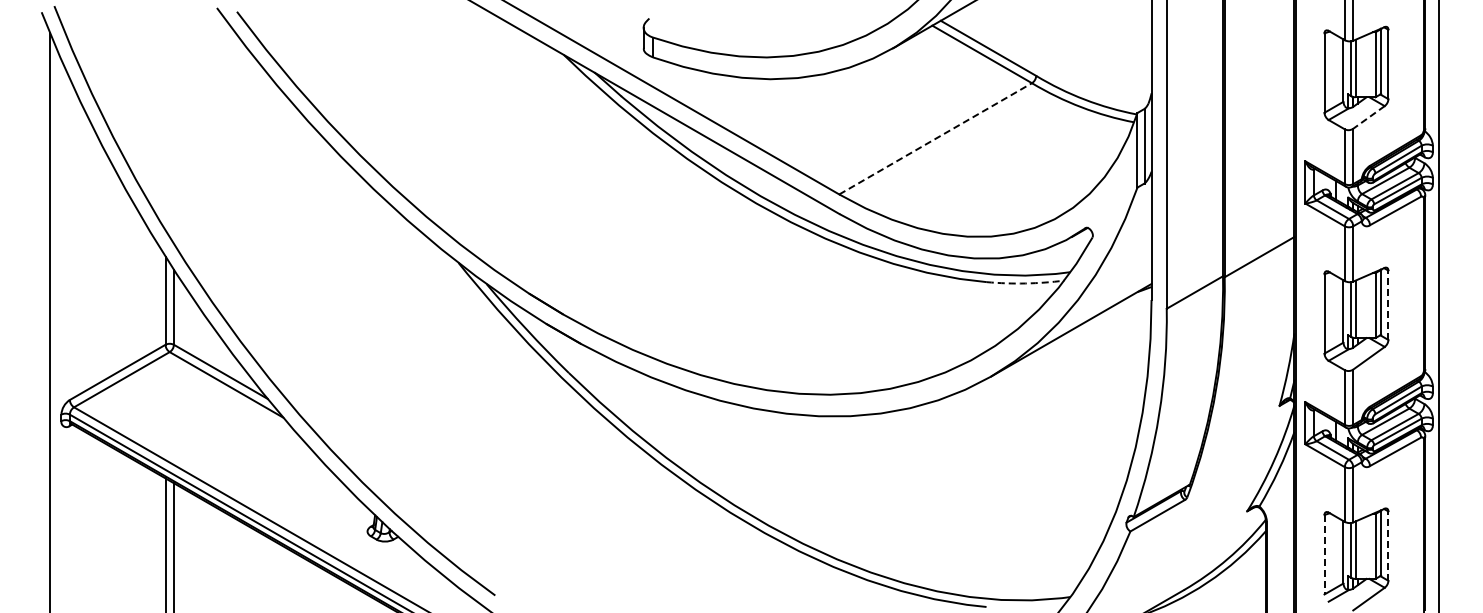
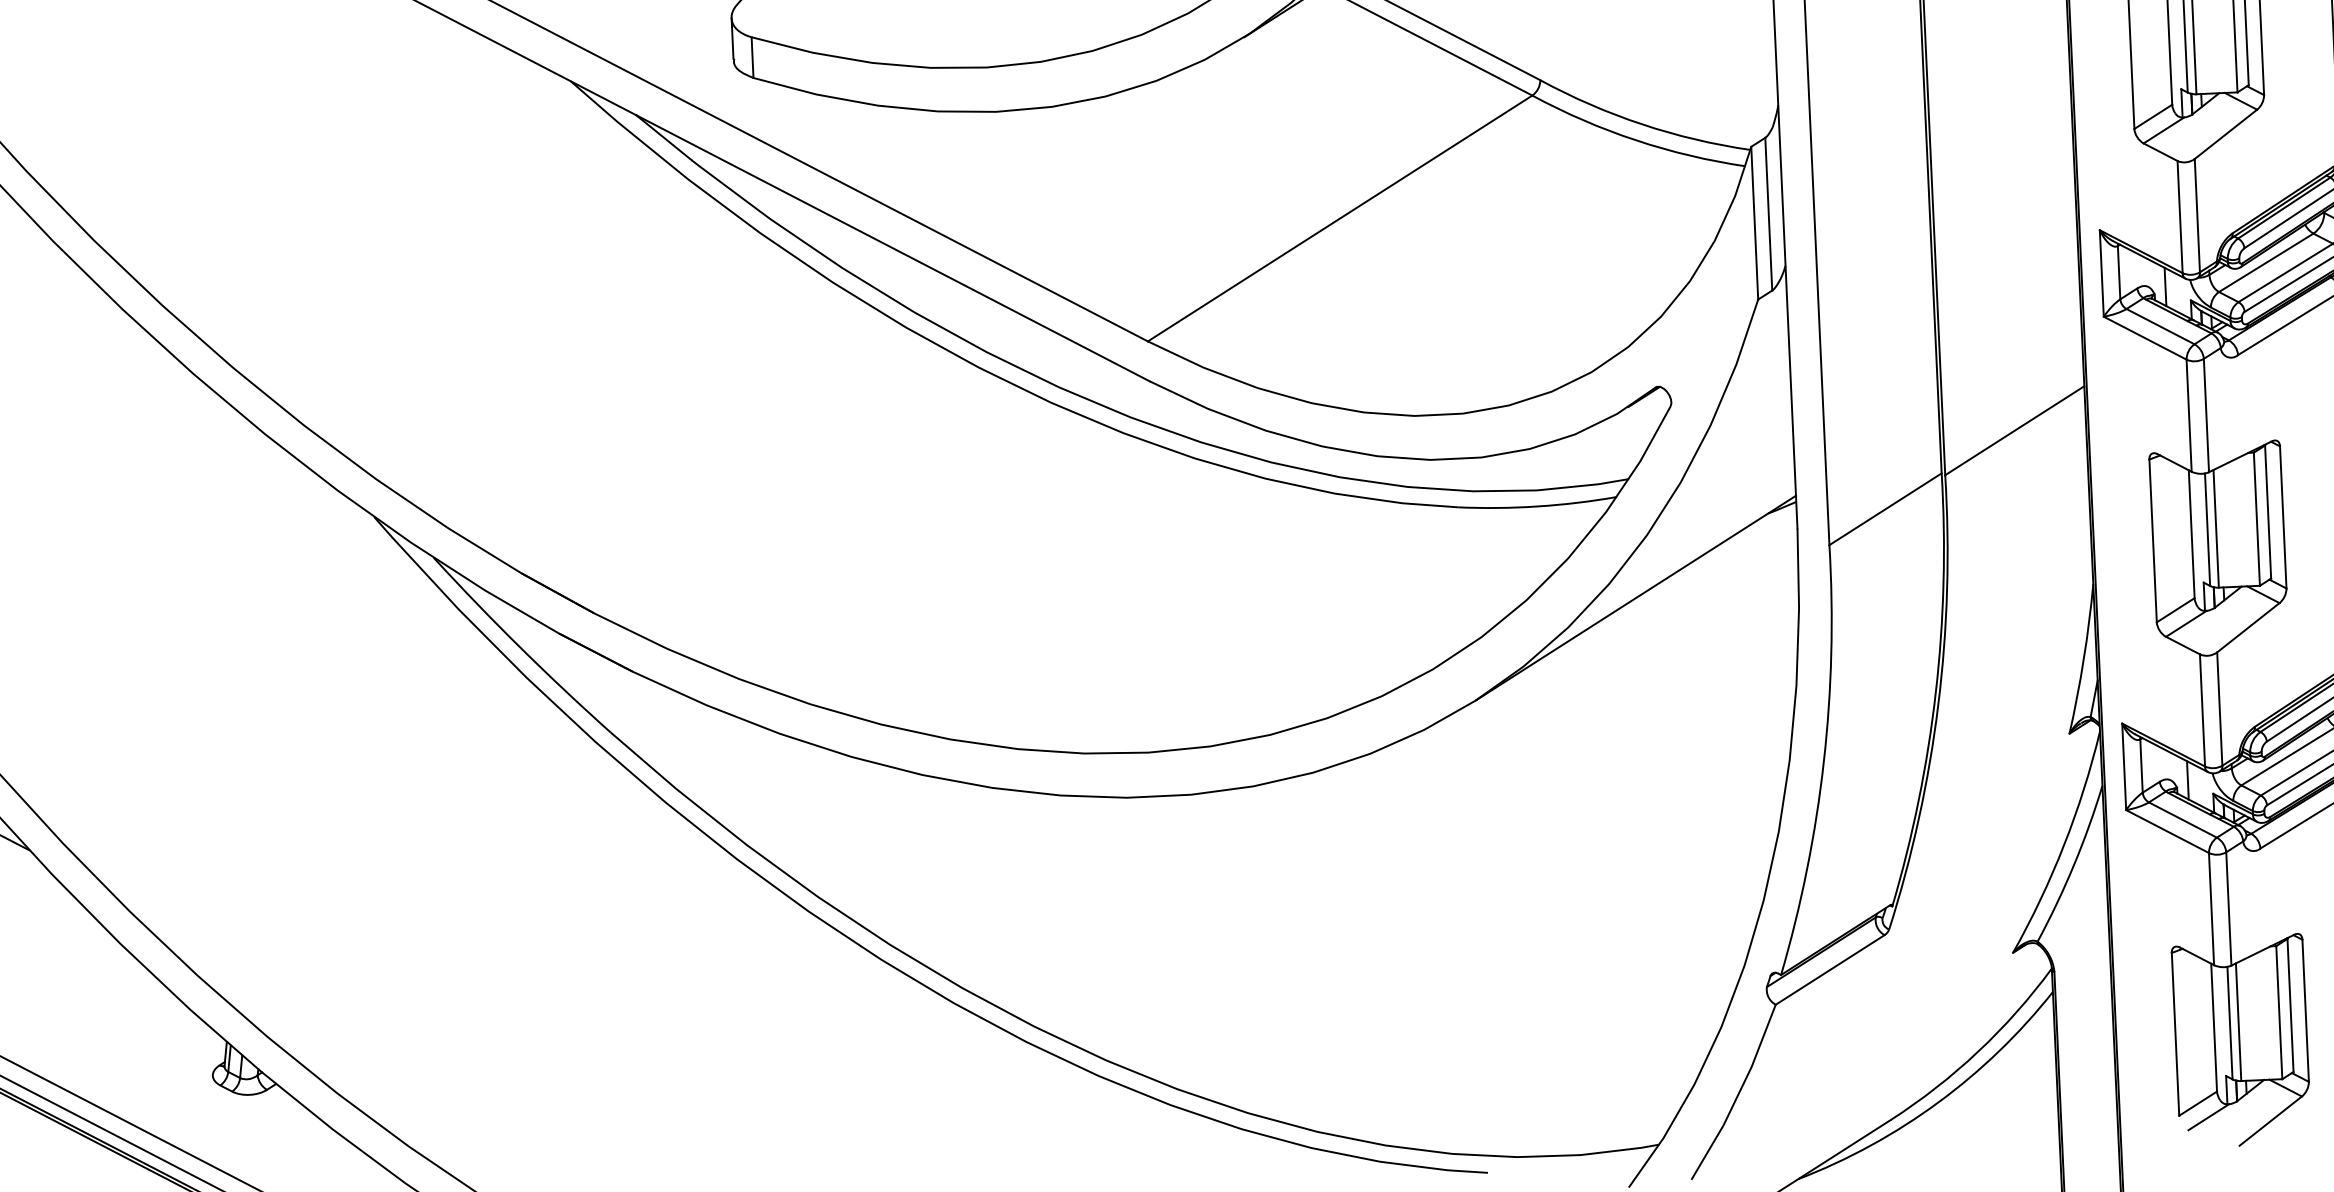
line: (1368, 117) -> (2224, 134), dashed -> solid
line: (936, 138) -> (1341, 217), dashed -> solid
arc: (1025, 283) -> (1537, 506), dashed -> solid
line: (1388, 305) -> (2283, 517), dashed -> solid
line: (1388, 546) -> (2305, 1011), dashed -> solid
line: (1324, 554) -> (2175, 1033), dashed -> solid

